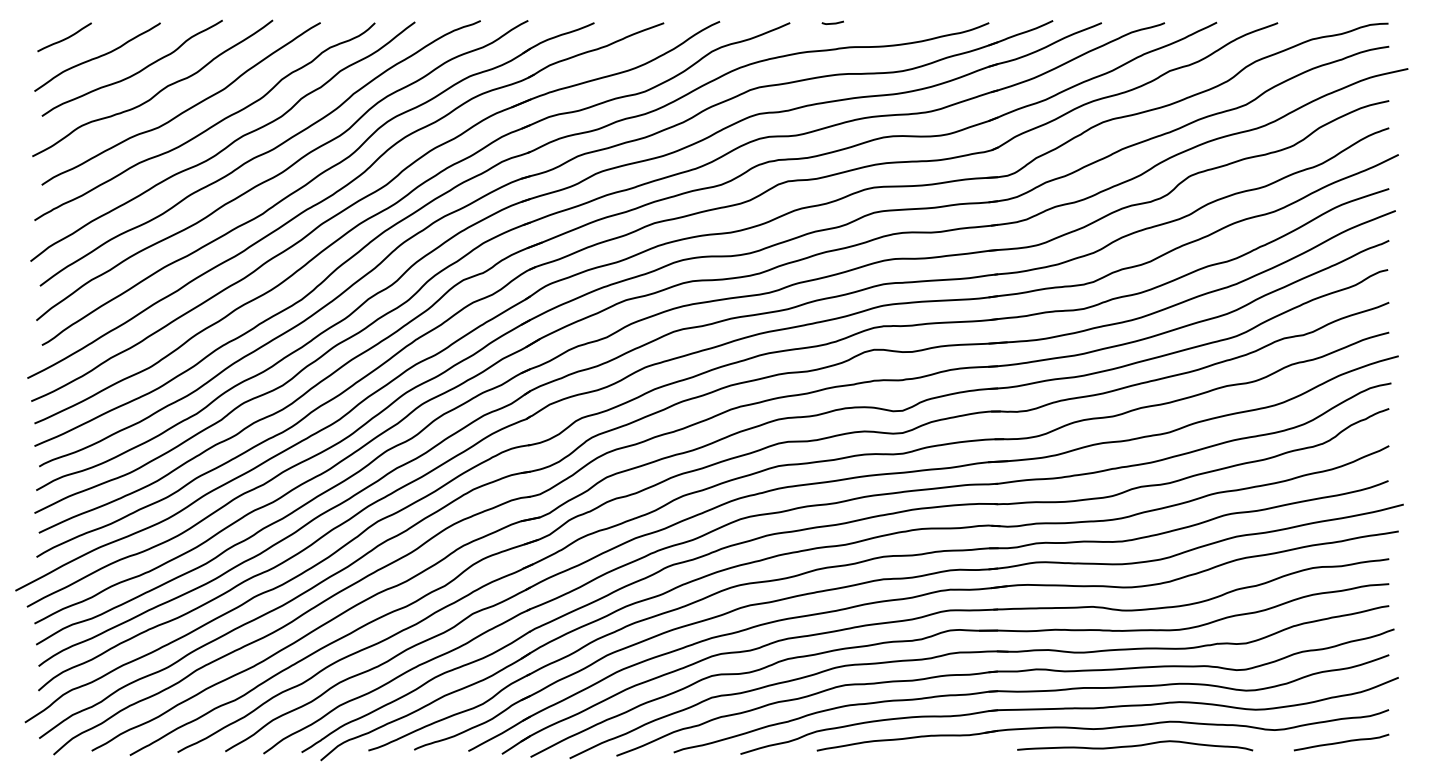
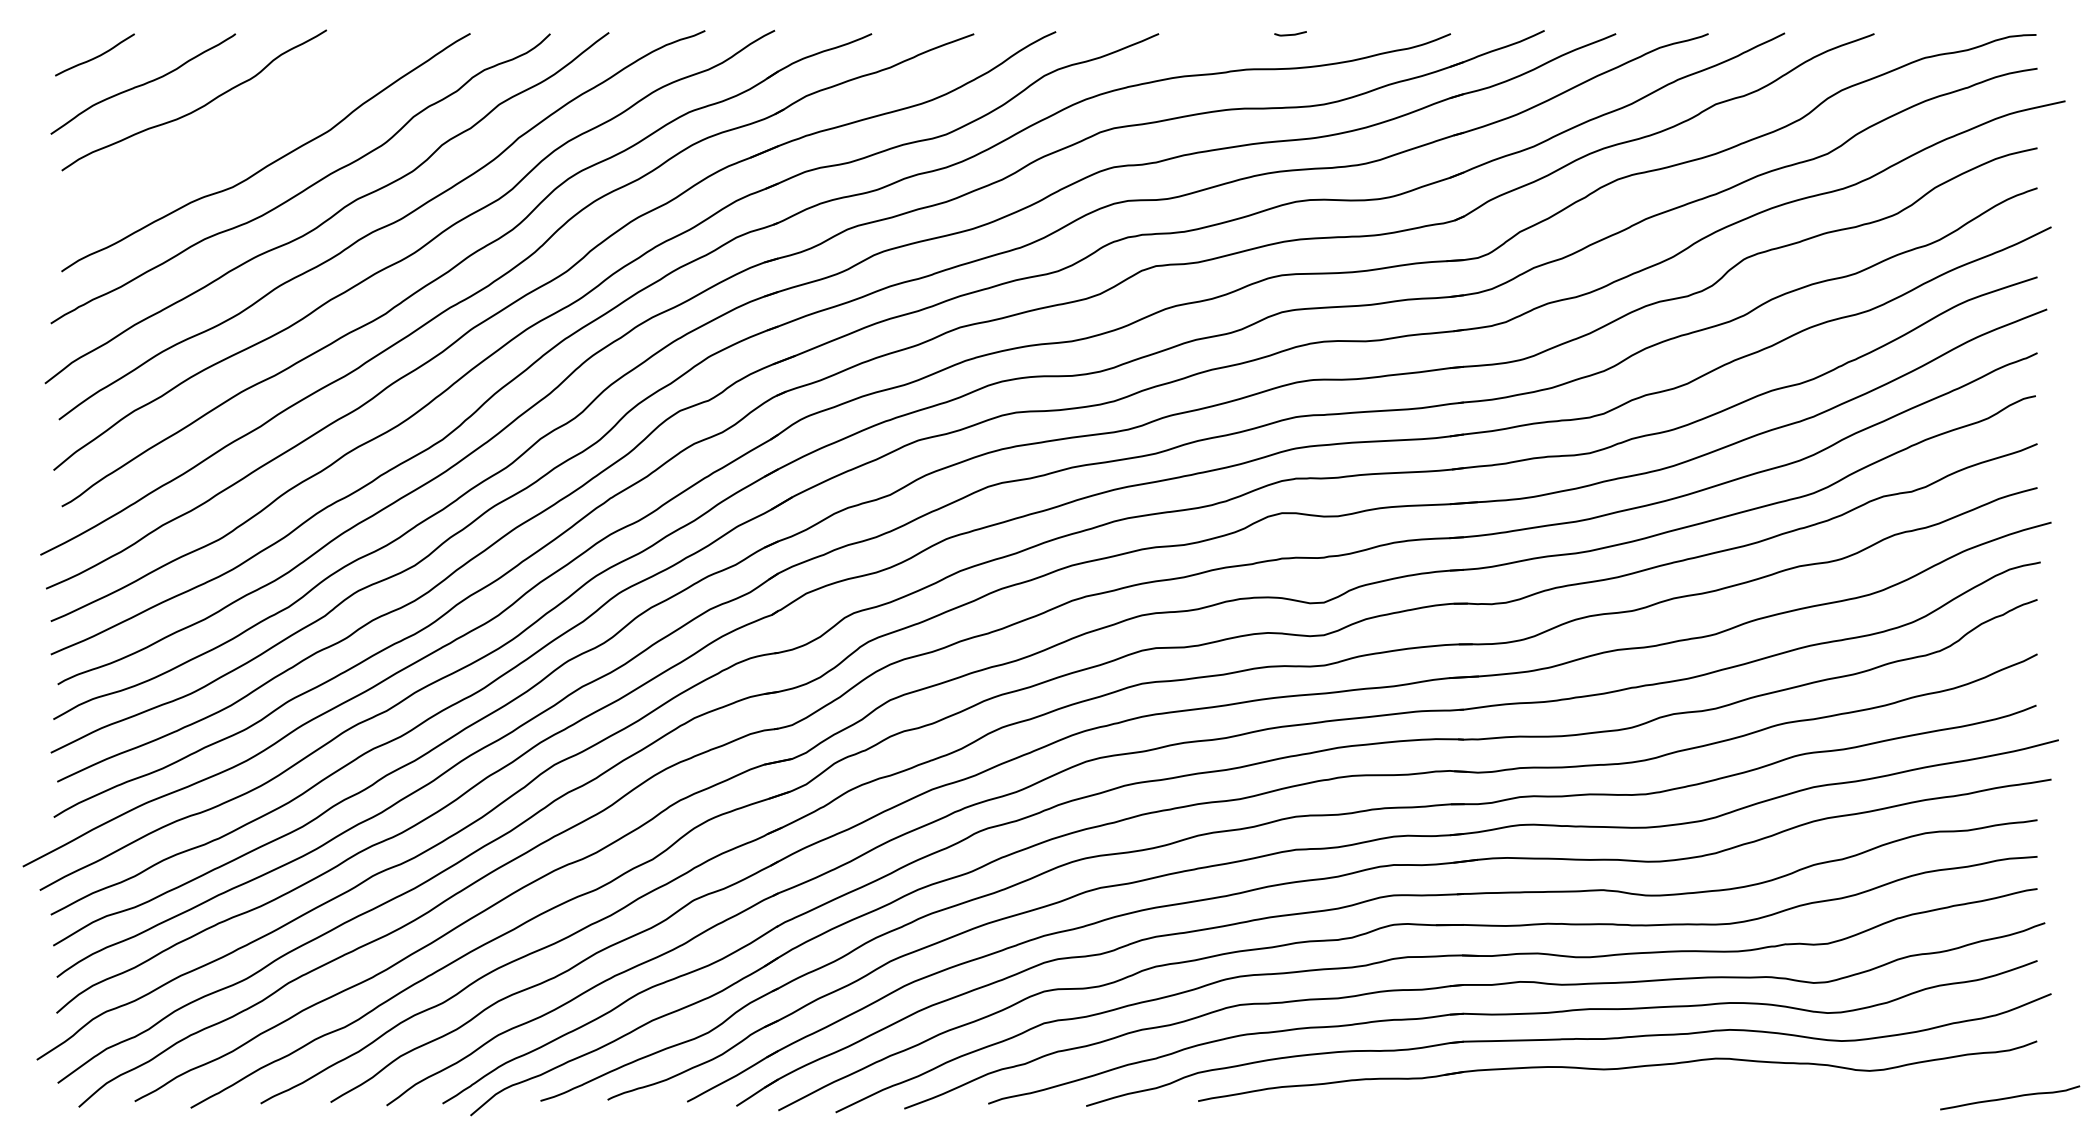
curve: (832, 22) -> (1290, 33), moved
curve: (157, 92) -> (231, 135), removed
curve: (1341, 742) -> (2010, 1097), moved
curve: (1135, 745) -> (1665, 1093), removed

